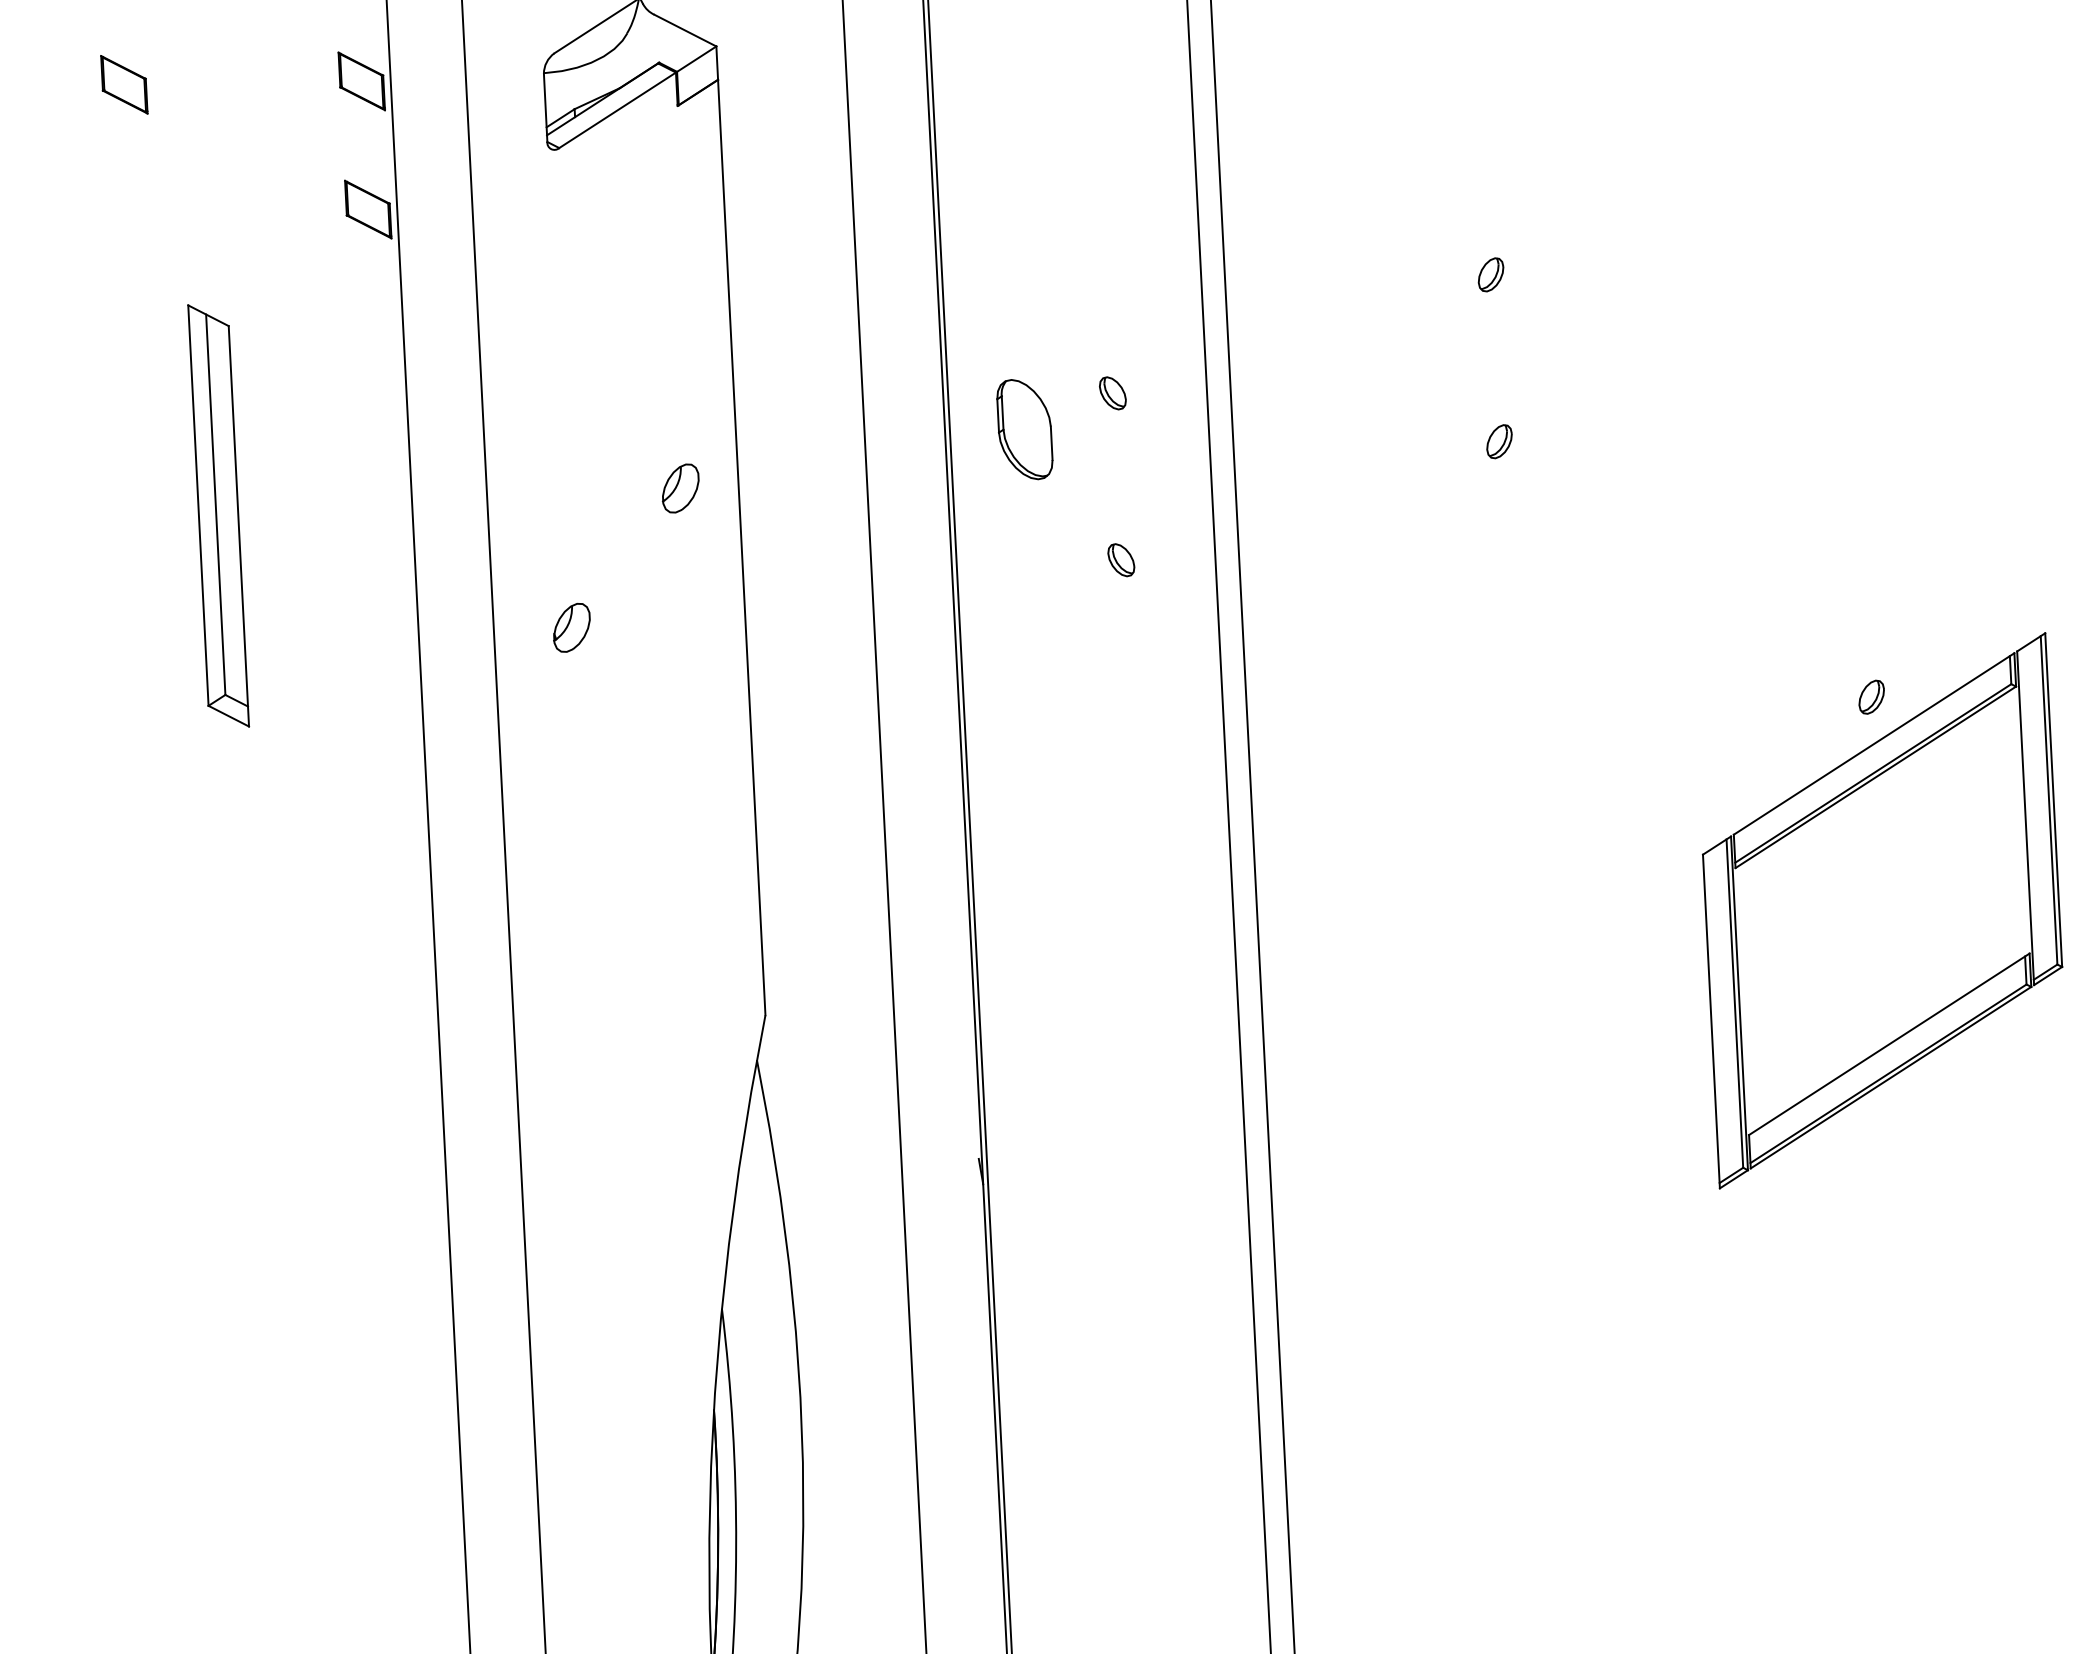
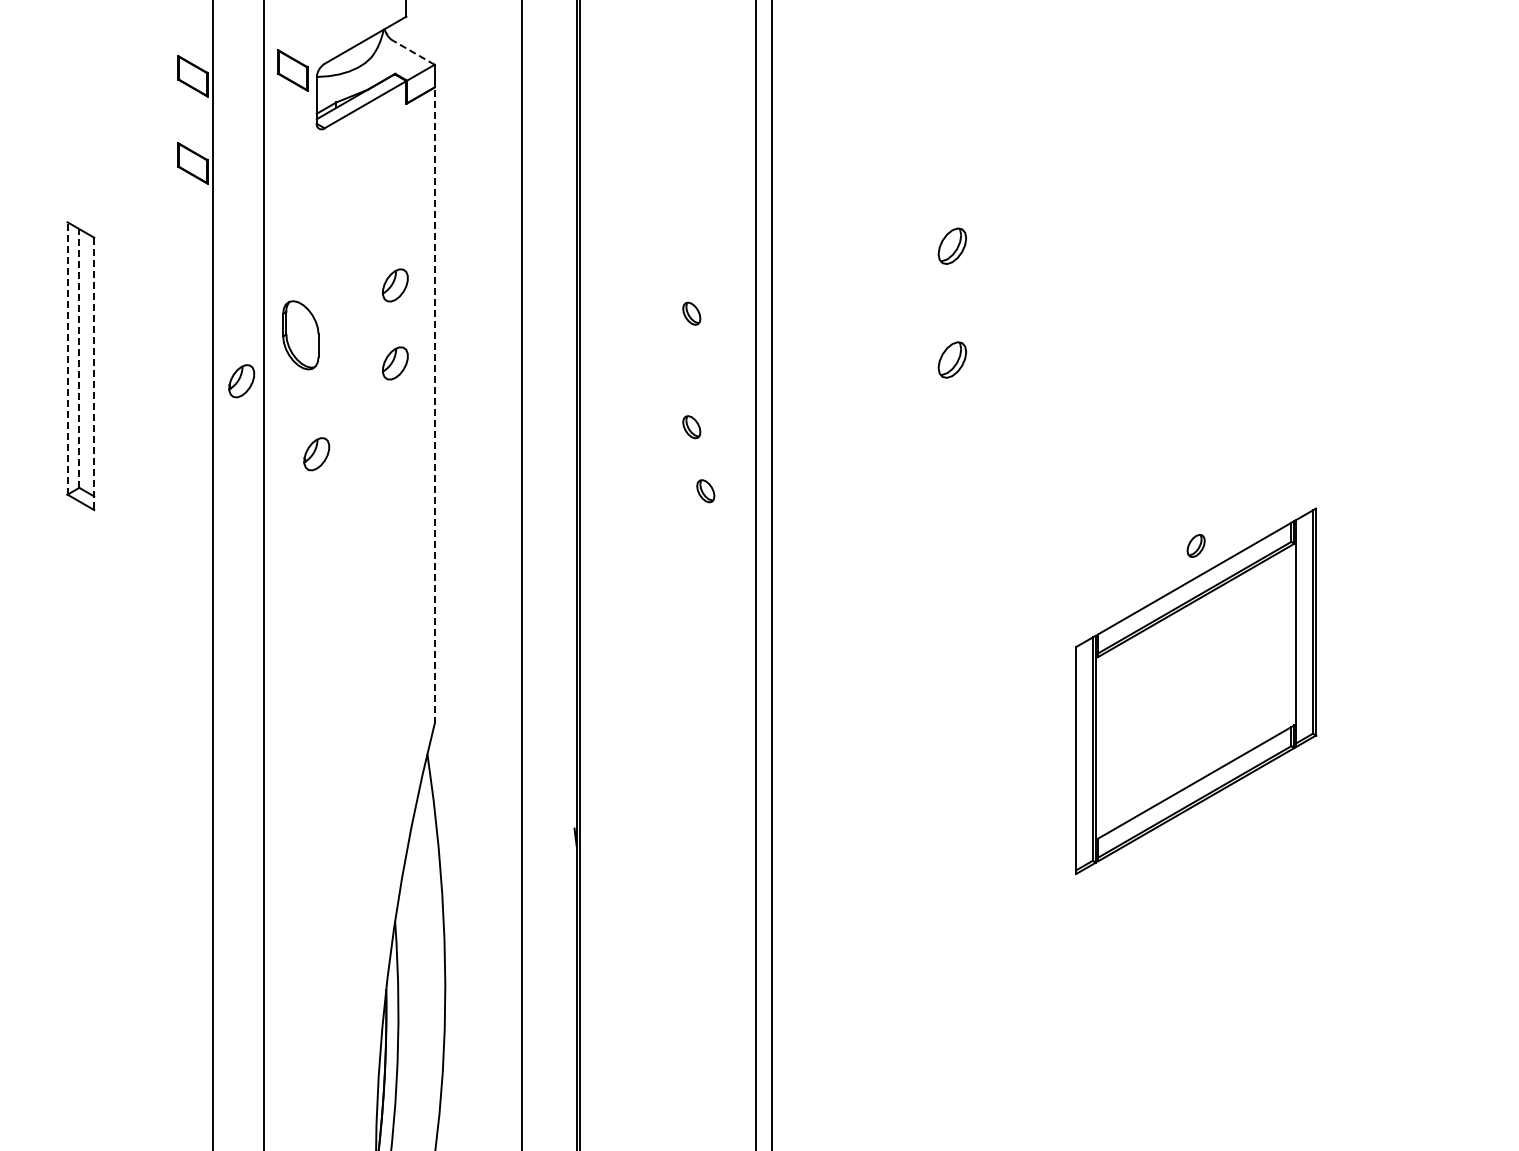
line: (685, 29) -> (414, 52), solid -> dashed
part: (123, 84) -> (292, 70), moved
part: (1491, 275) -> (952, 246), size x1.6
part: (673, 373) -> (394, 285), added
part: (1024, 429) -> (300, 335), moved
part: (1499, 441) -> (952, 359), size x1.6
line: (215, 503) -> (79, 357), solid -> dashed
line: (198, 504) -> (67, 357), solid -> dashed
part: (455, 526) -> (241, 381), added
line: (239, 527) -> (94, 374), solid -> dashed
line: (741, 547) -> (434, 405), solid -> dashed
part: (1146, 653) -> (705, 491), added

